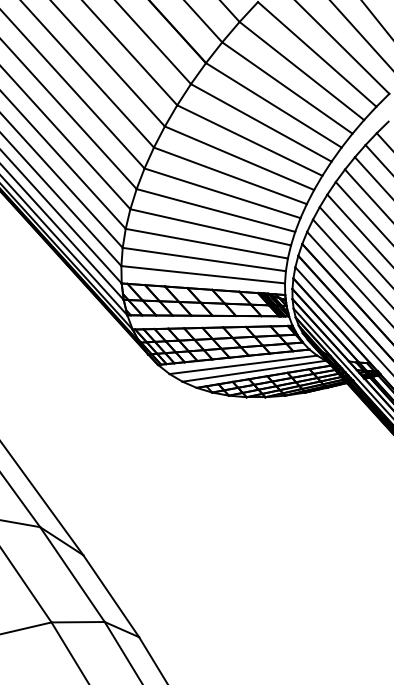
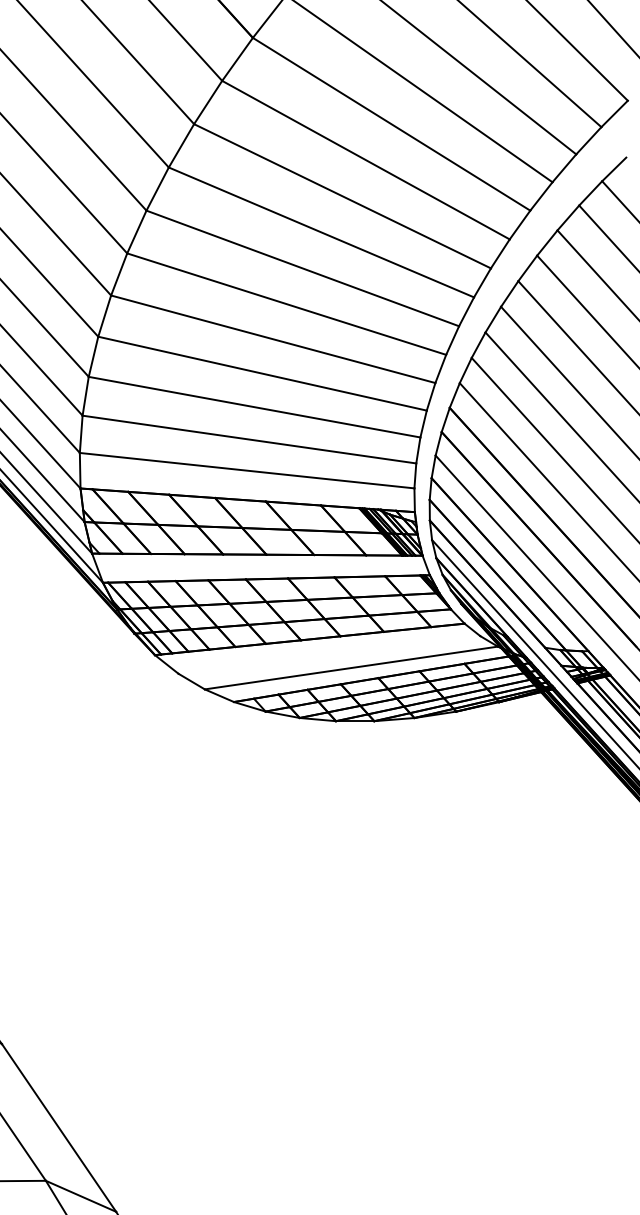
line: (243, 364) -> (329, 654), removed

